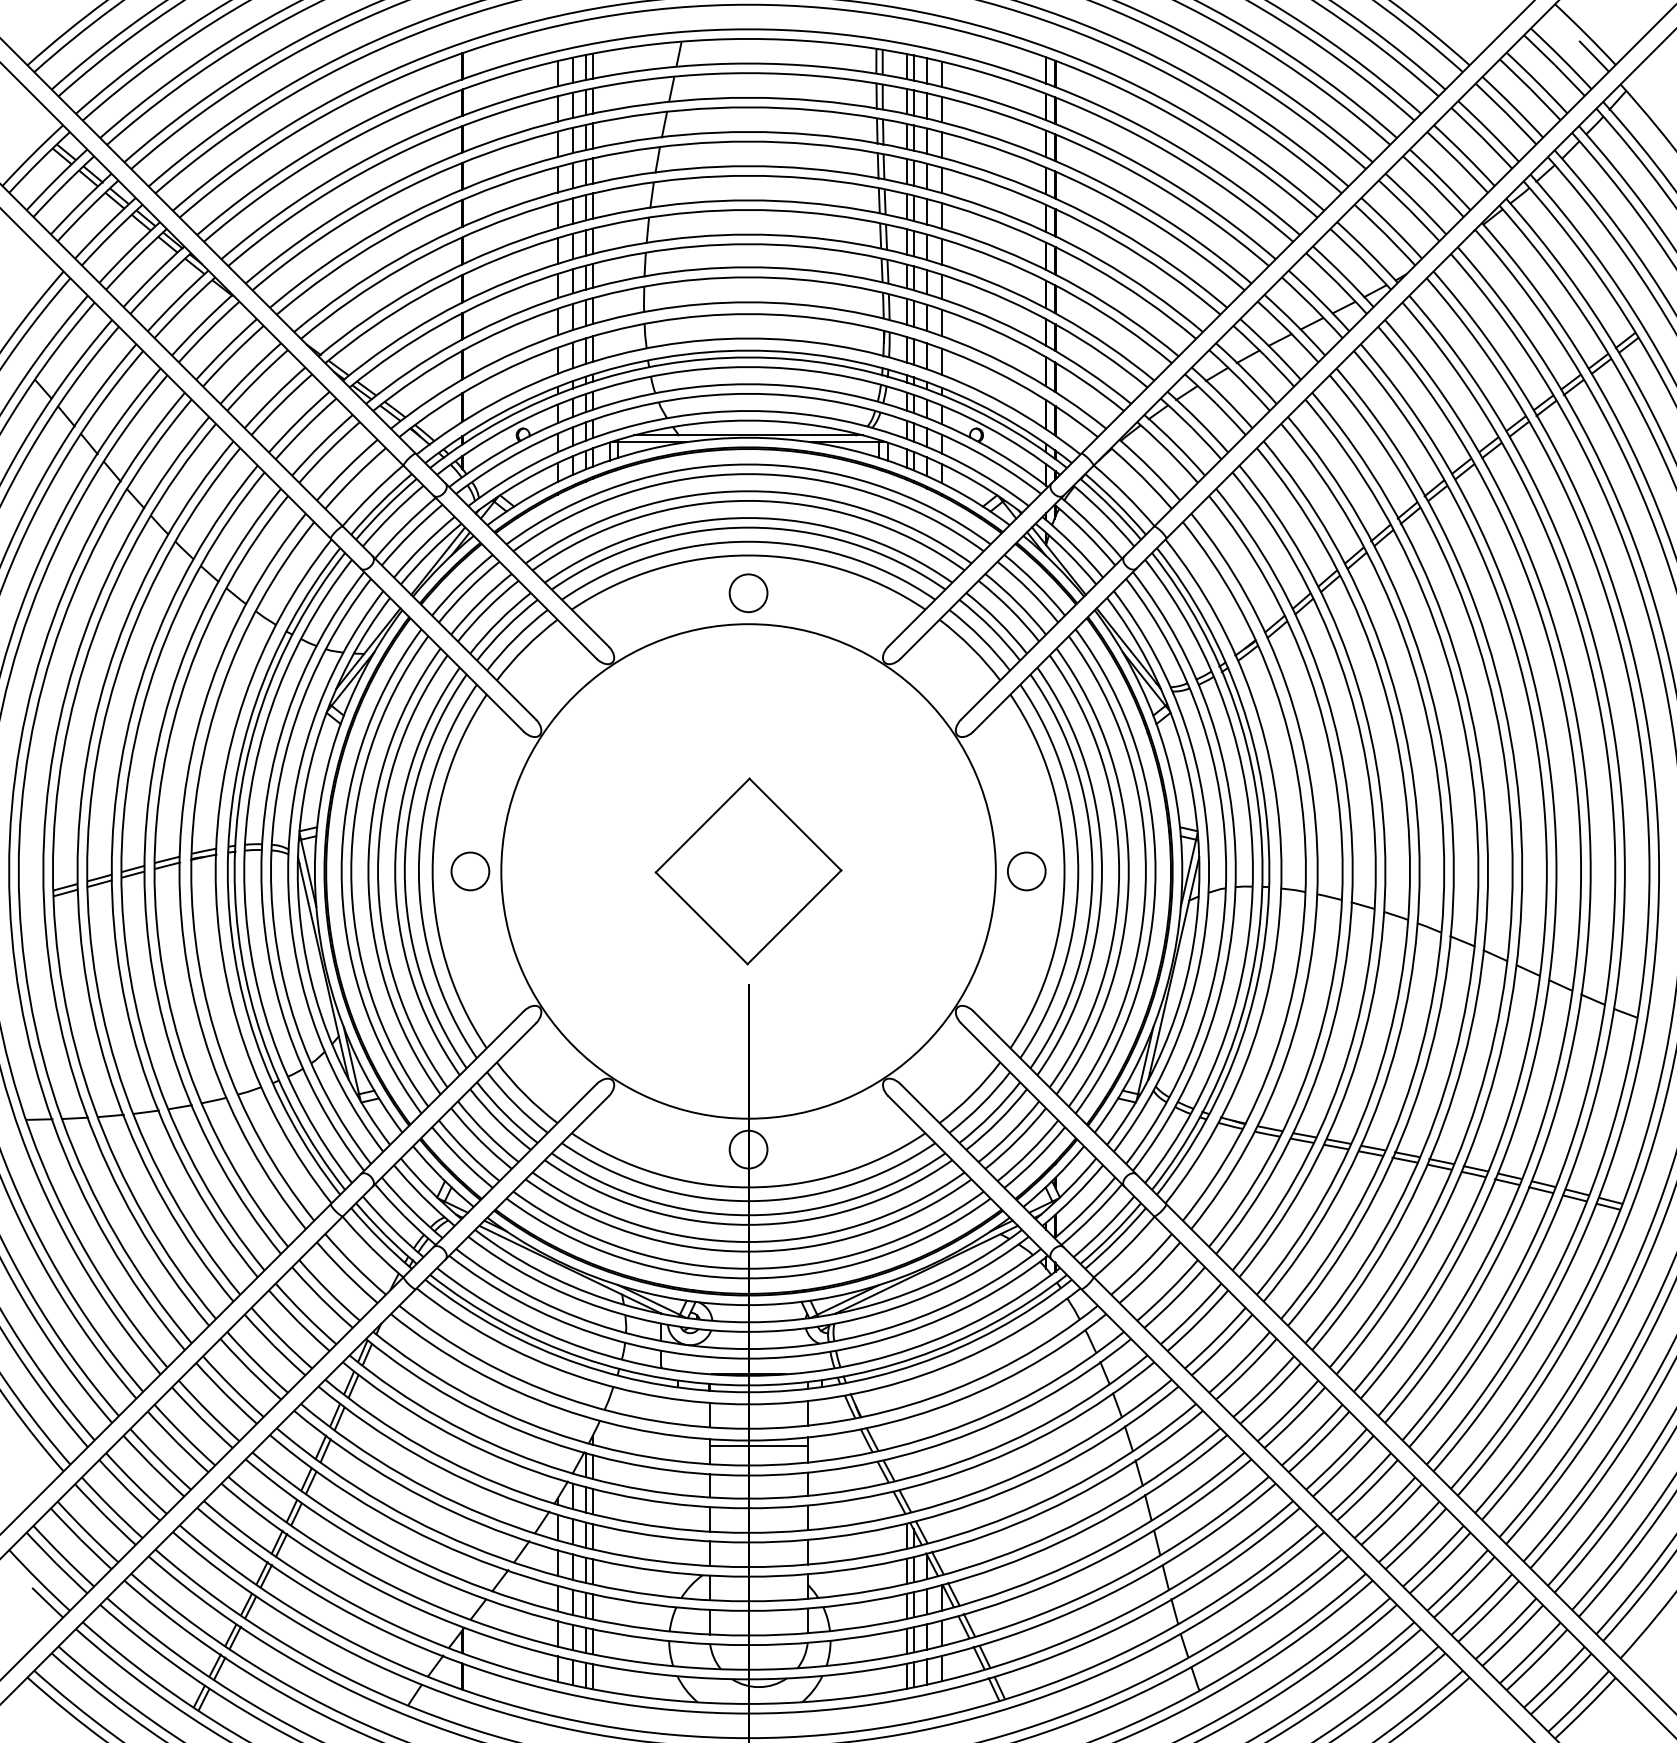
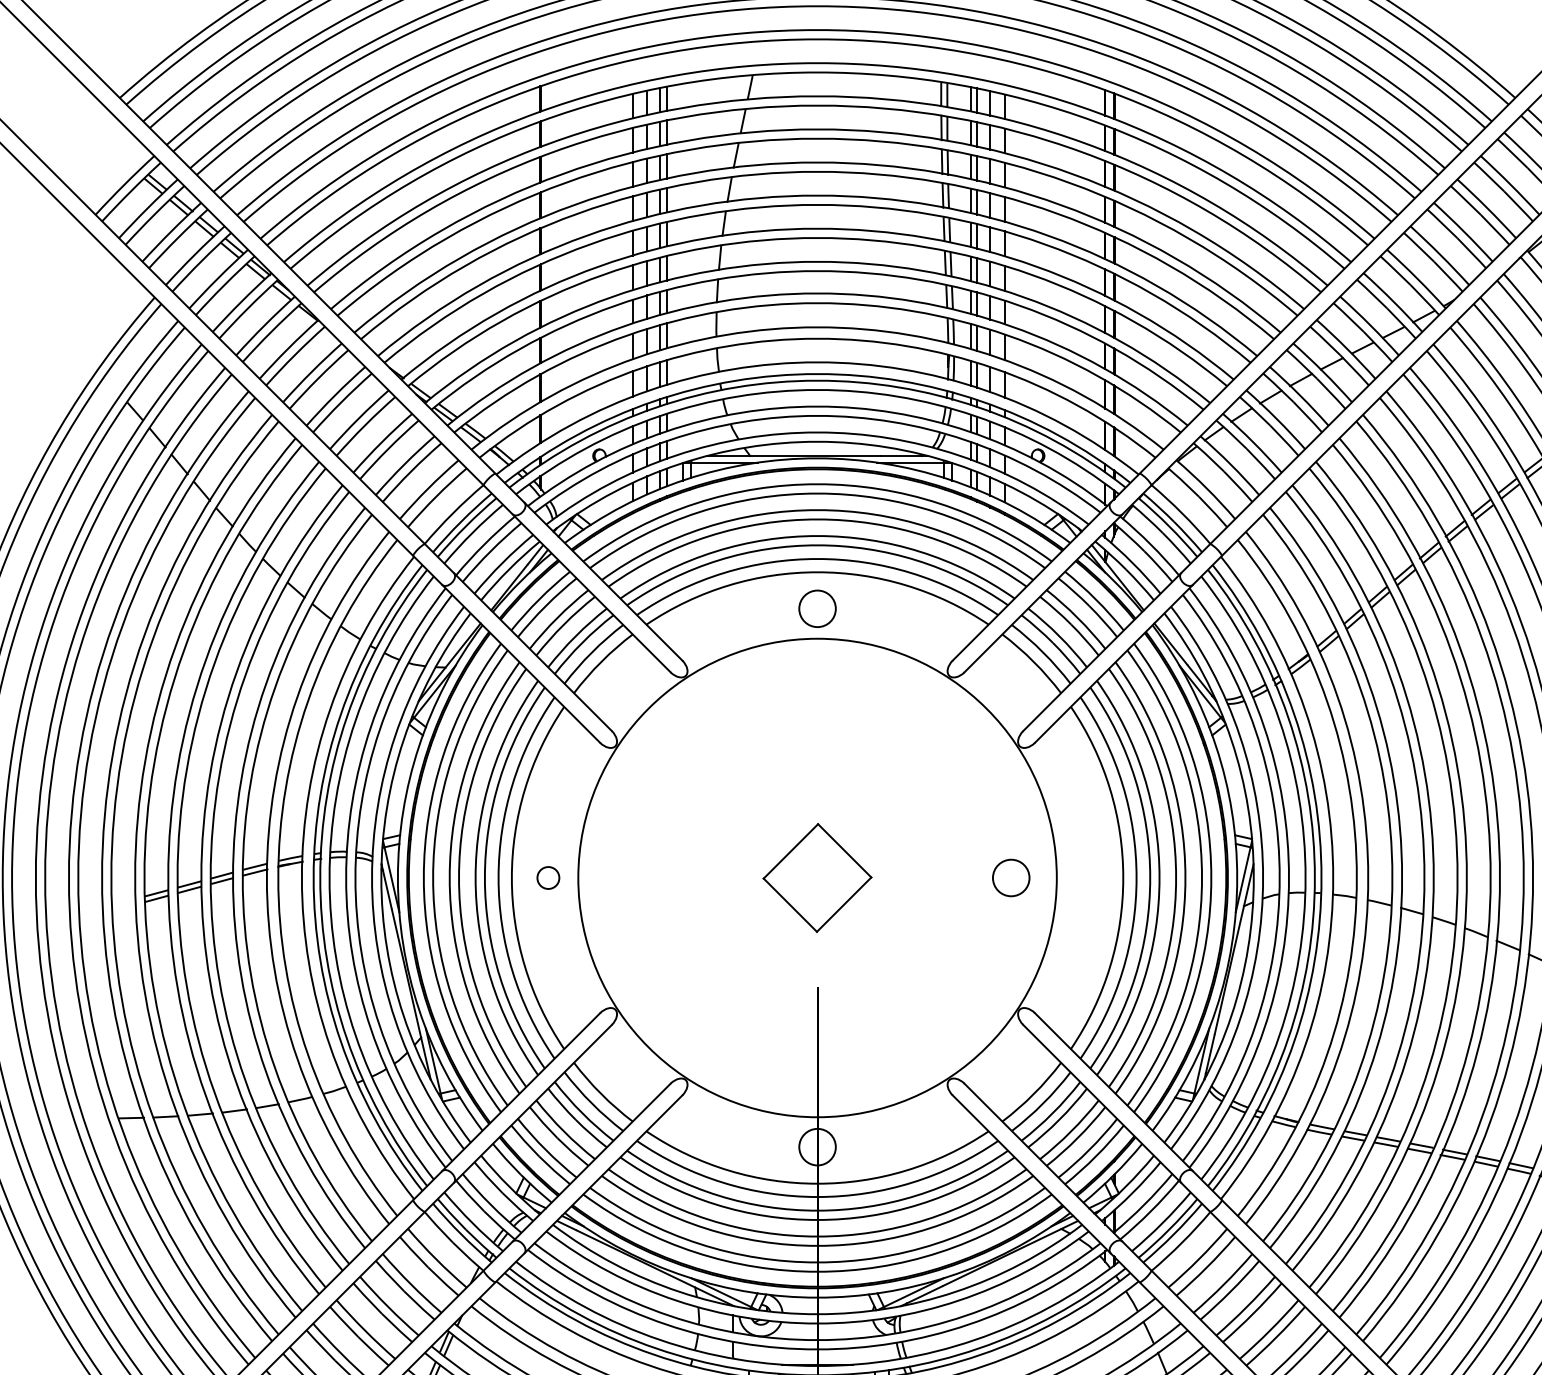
circle: (470, 871) -> (548, 878), size x0.6
part: (748, 871) -> (817, 878), size x0.6
circle: (1026, 871) -> (1011, 878), moved

